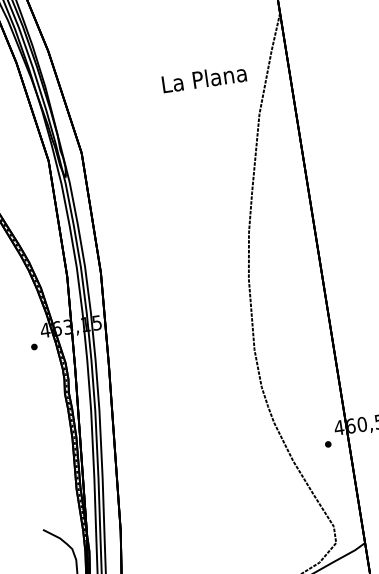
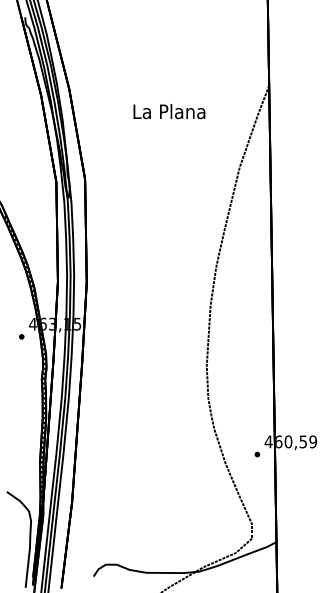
text: (204, 78) -> (169, 111), moved

